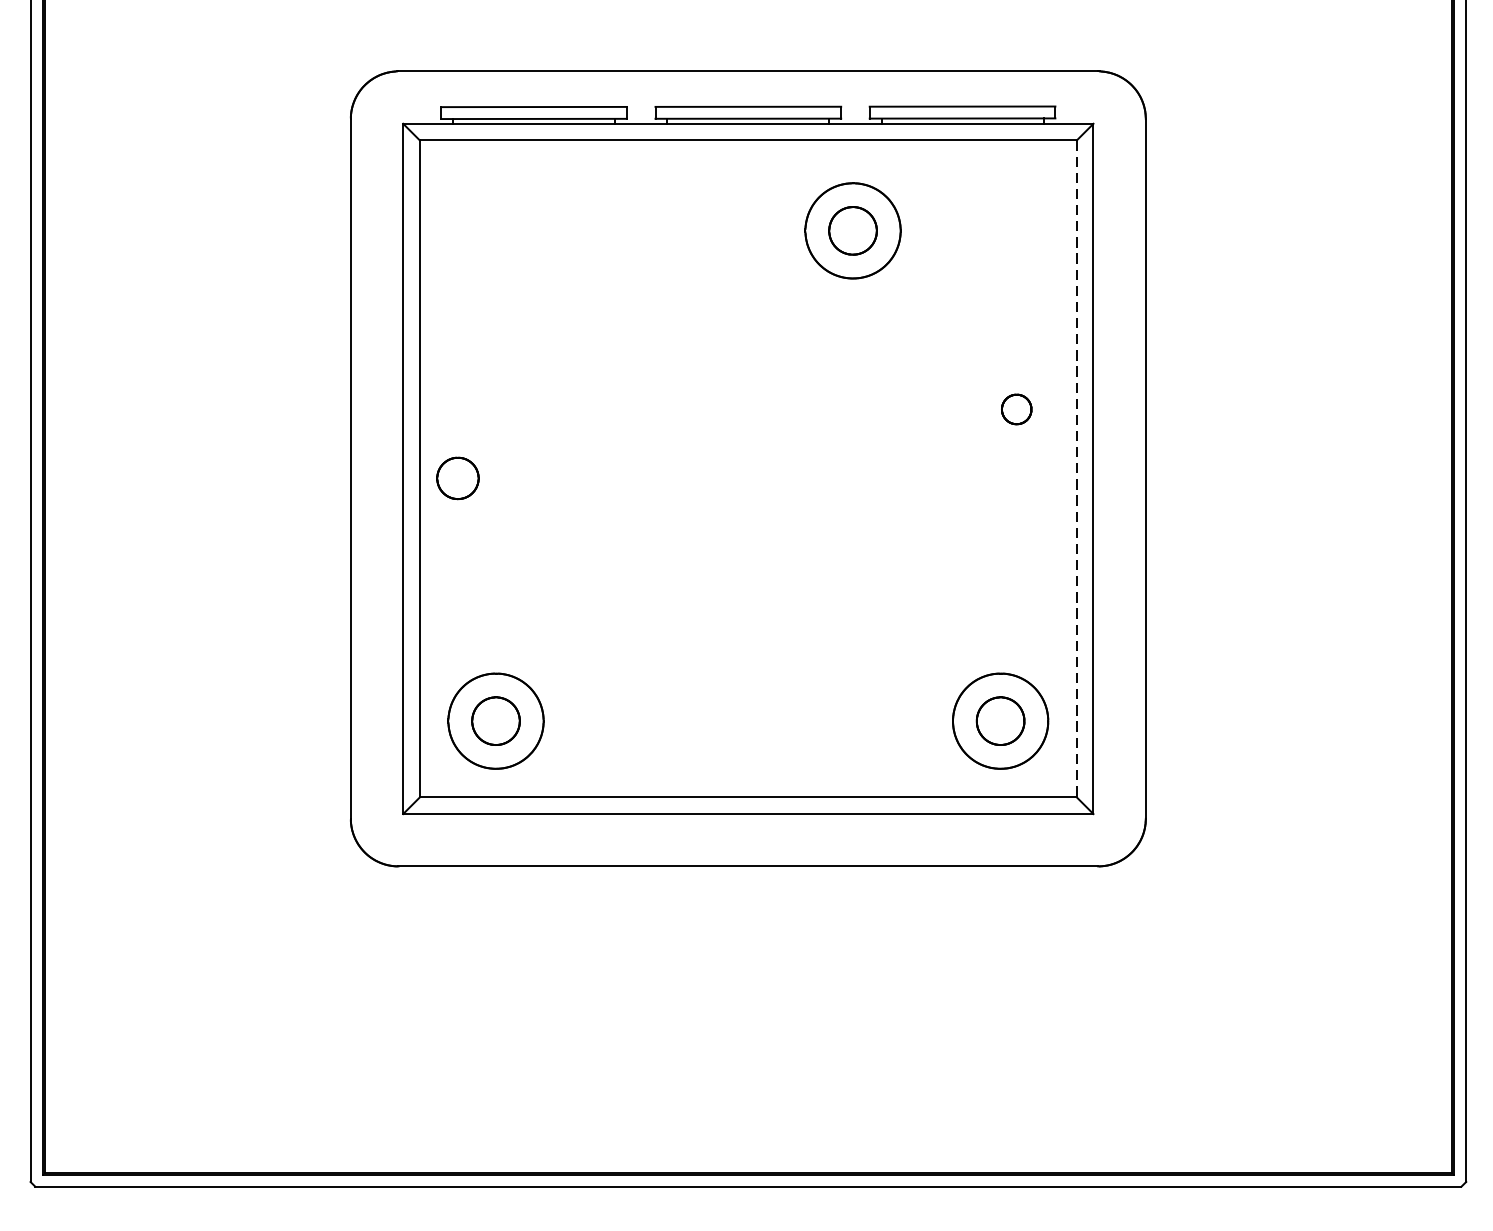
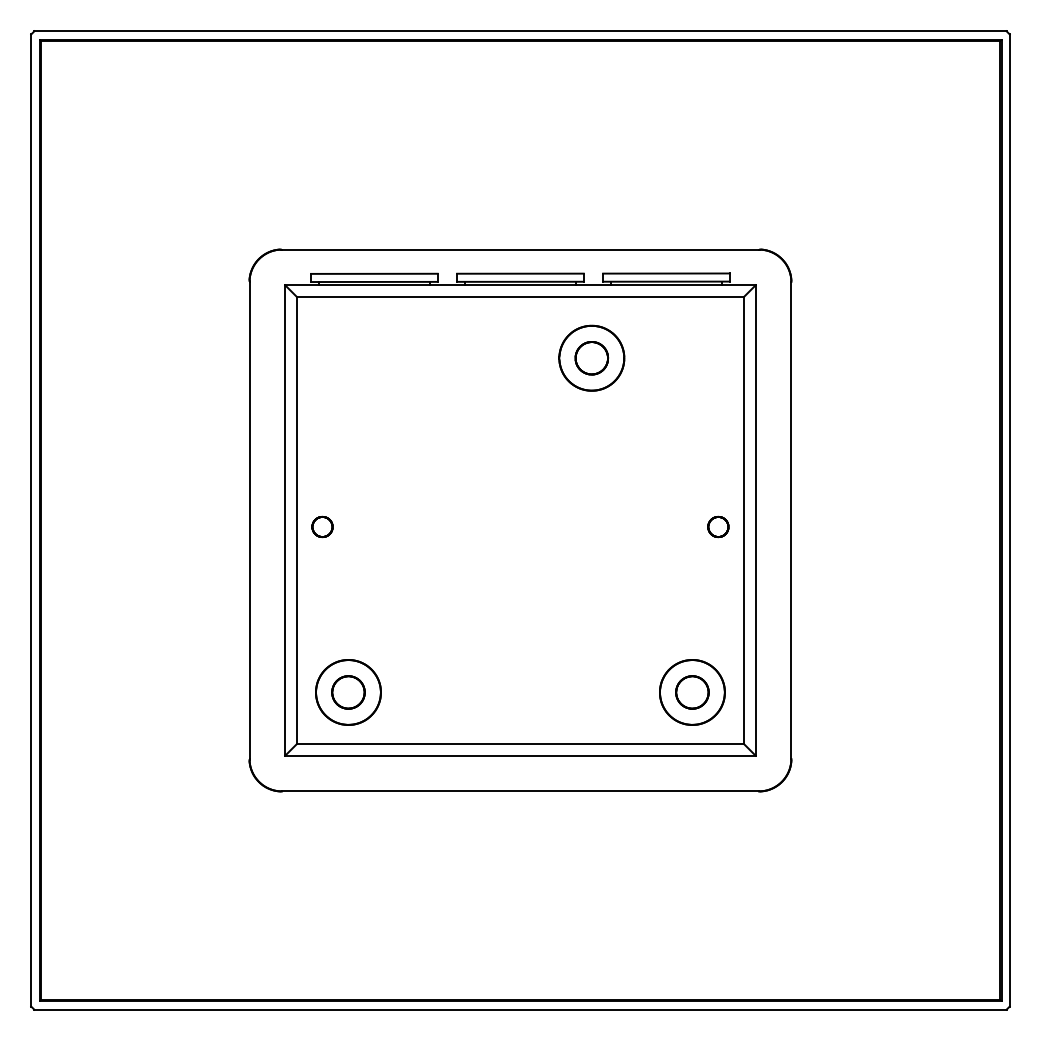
part: (1016, 408) -> (718, 526), moved
line: (1077, 468) -> (744, 520), dashed -> solid
part: (457, 477) -> (322, 526), size x0.71

